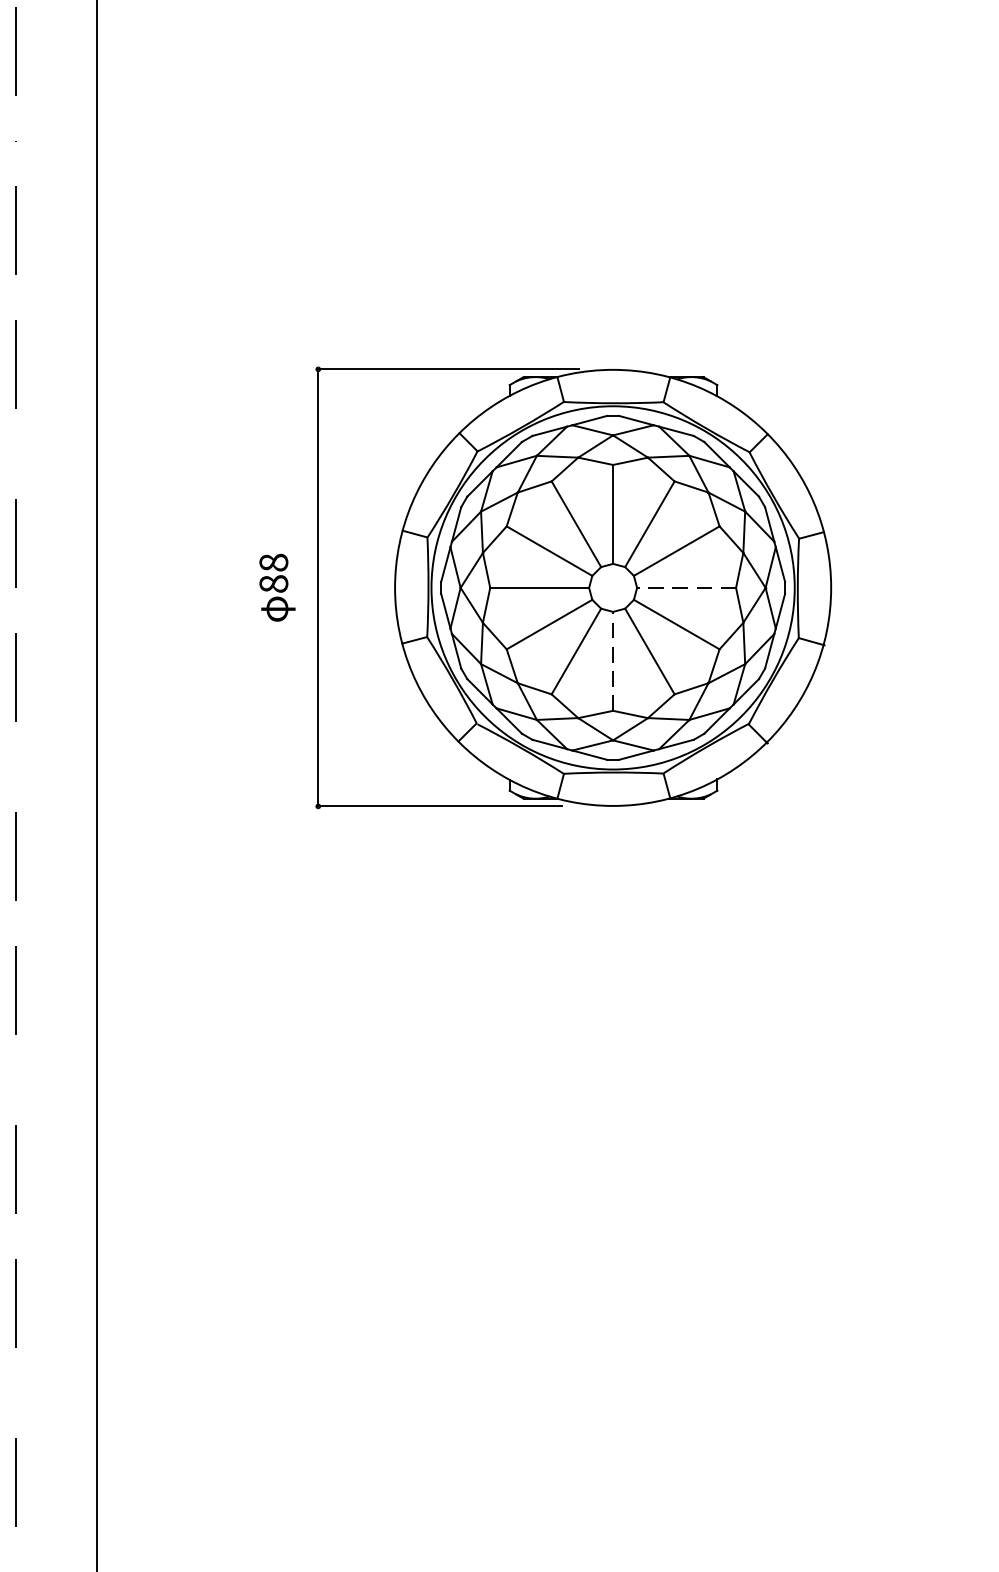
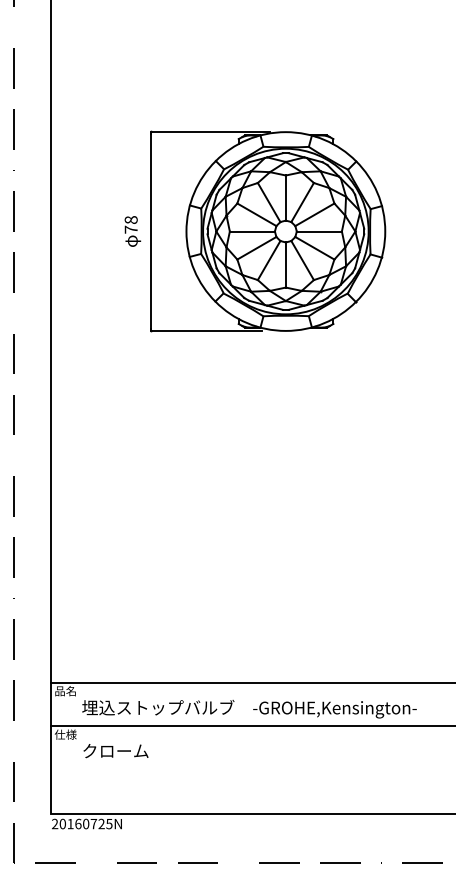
text: (272, 583) -> (130, 229), 88 -> 78
line: (686, 587) -> (319, 231), dashed -> solid
line: (612, 662) -> (285, 265), dashed -> solid

